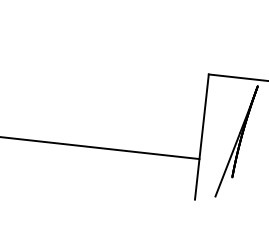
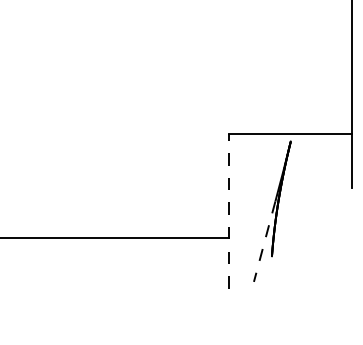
line: (202, 136) -> (229, 210), solid -> dashed
line: (227, 164) -> (264, 241), solid -> dashed

